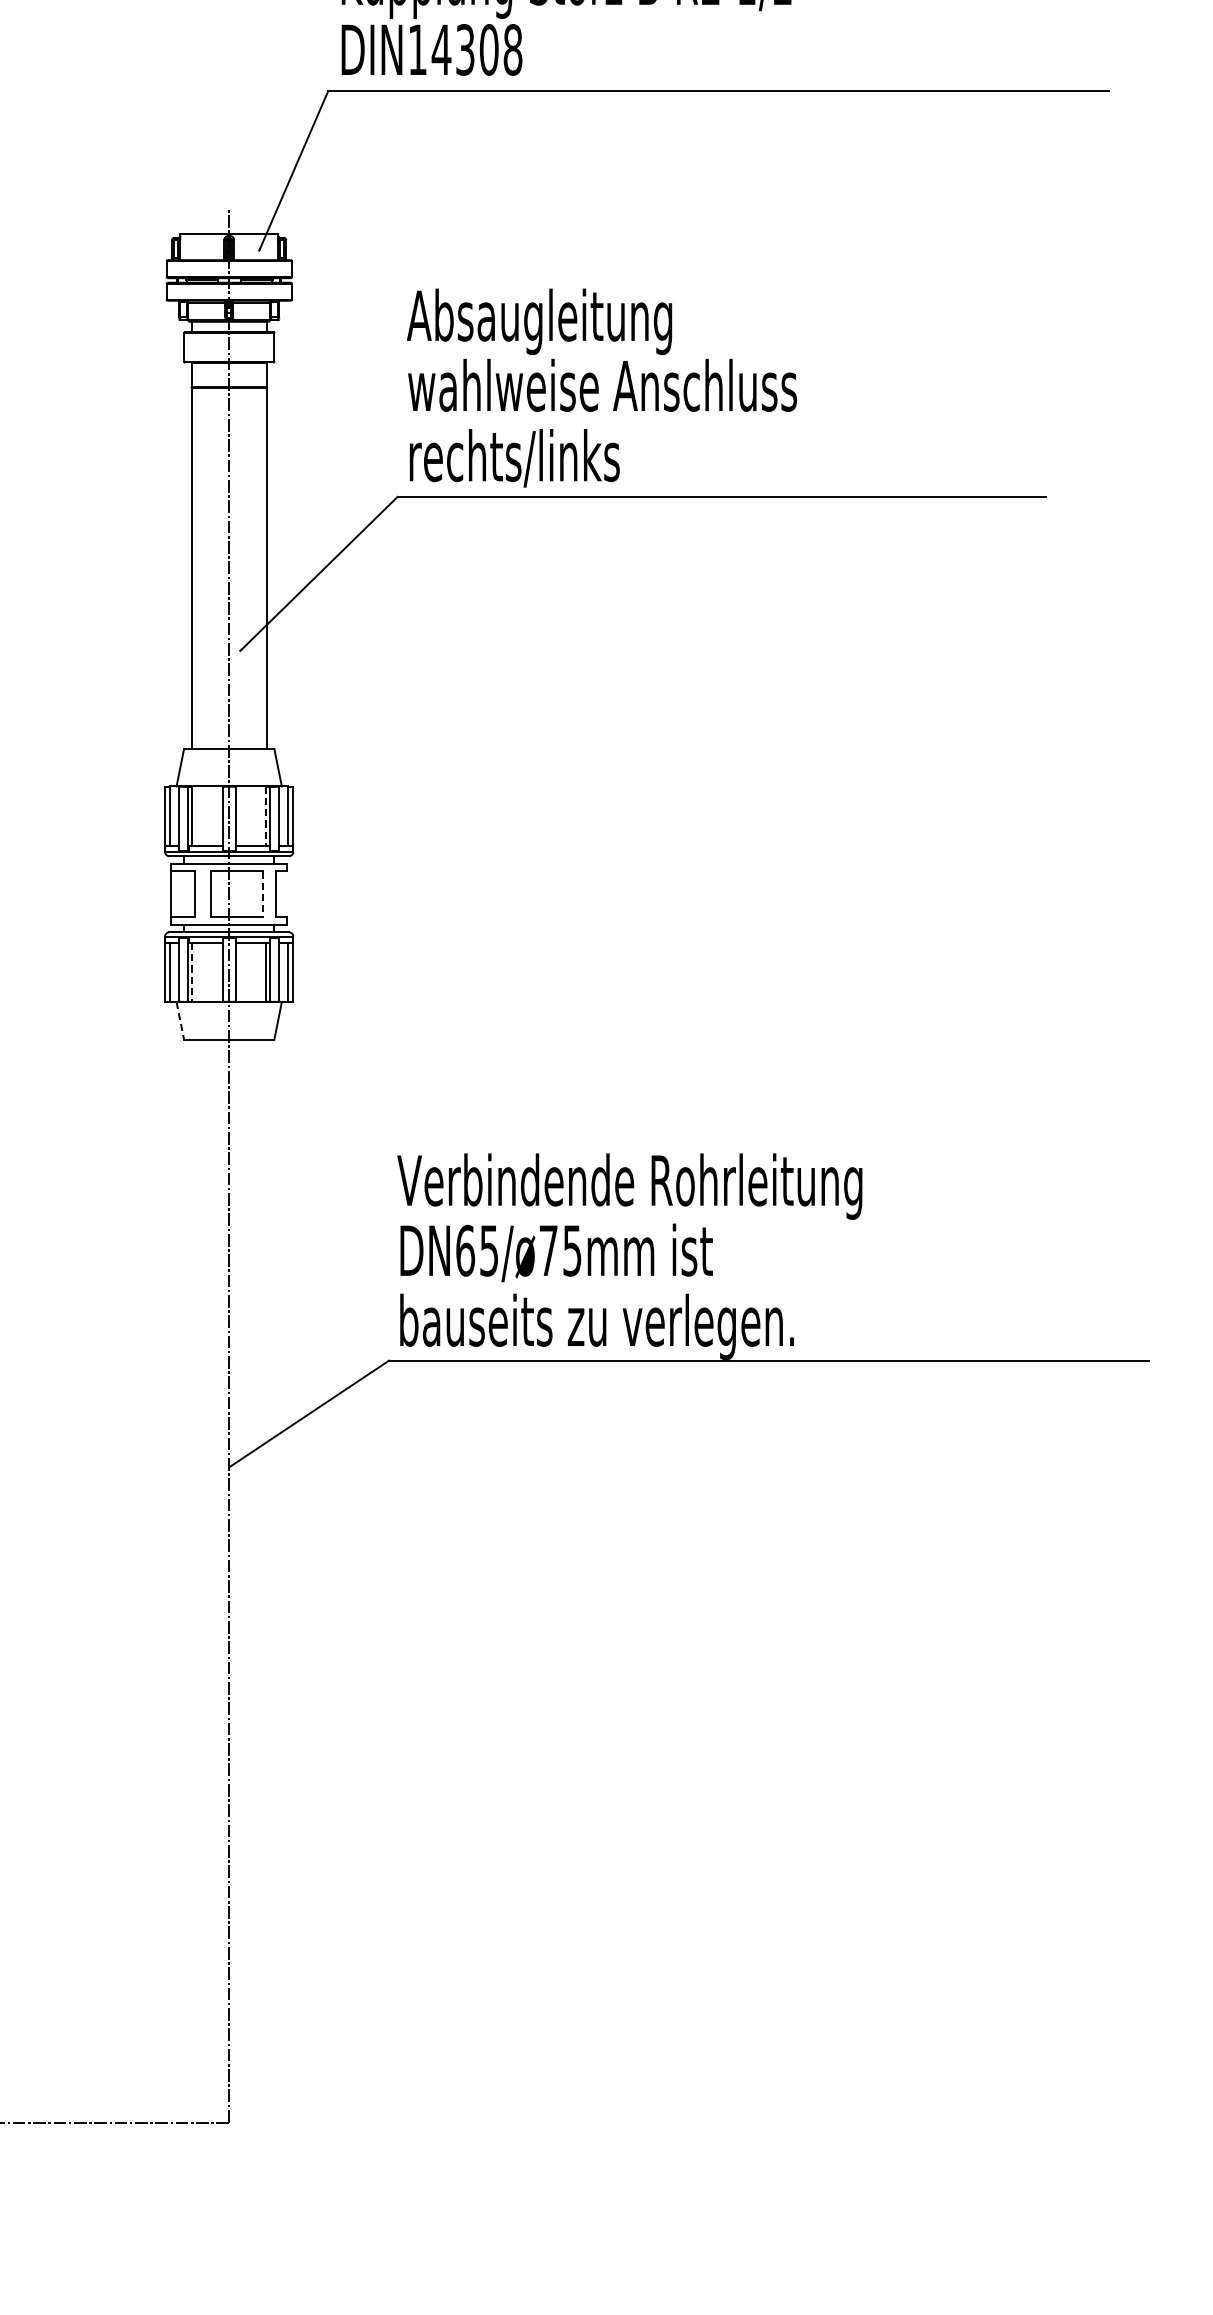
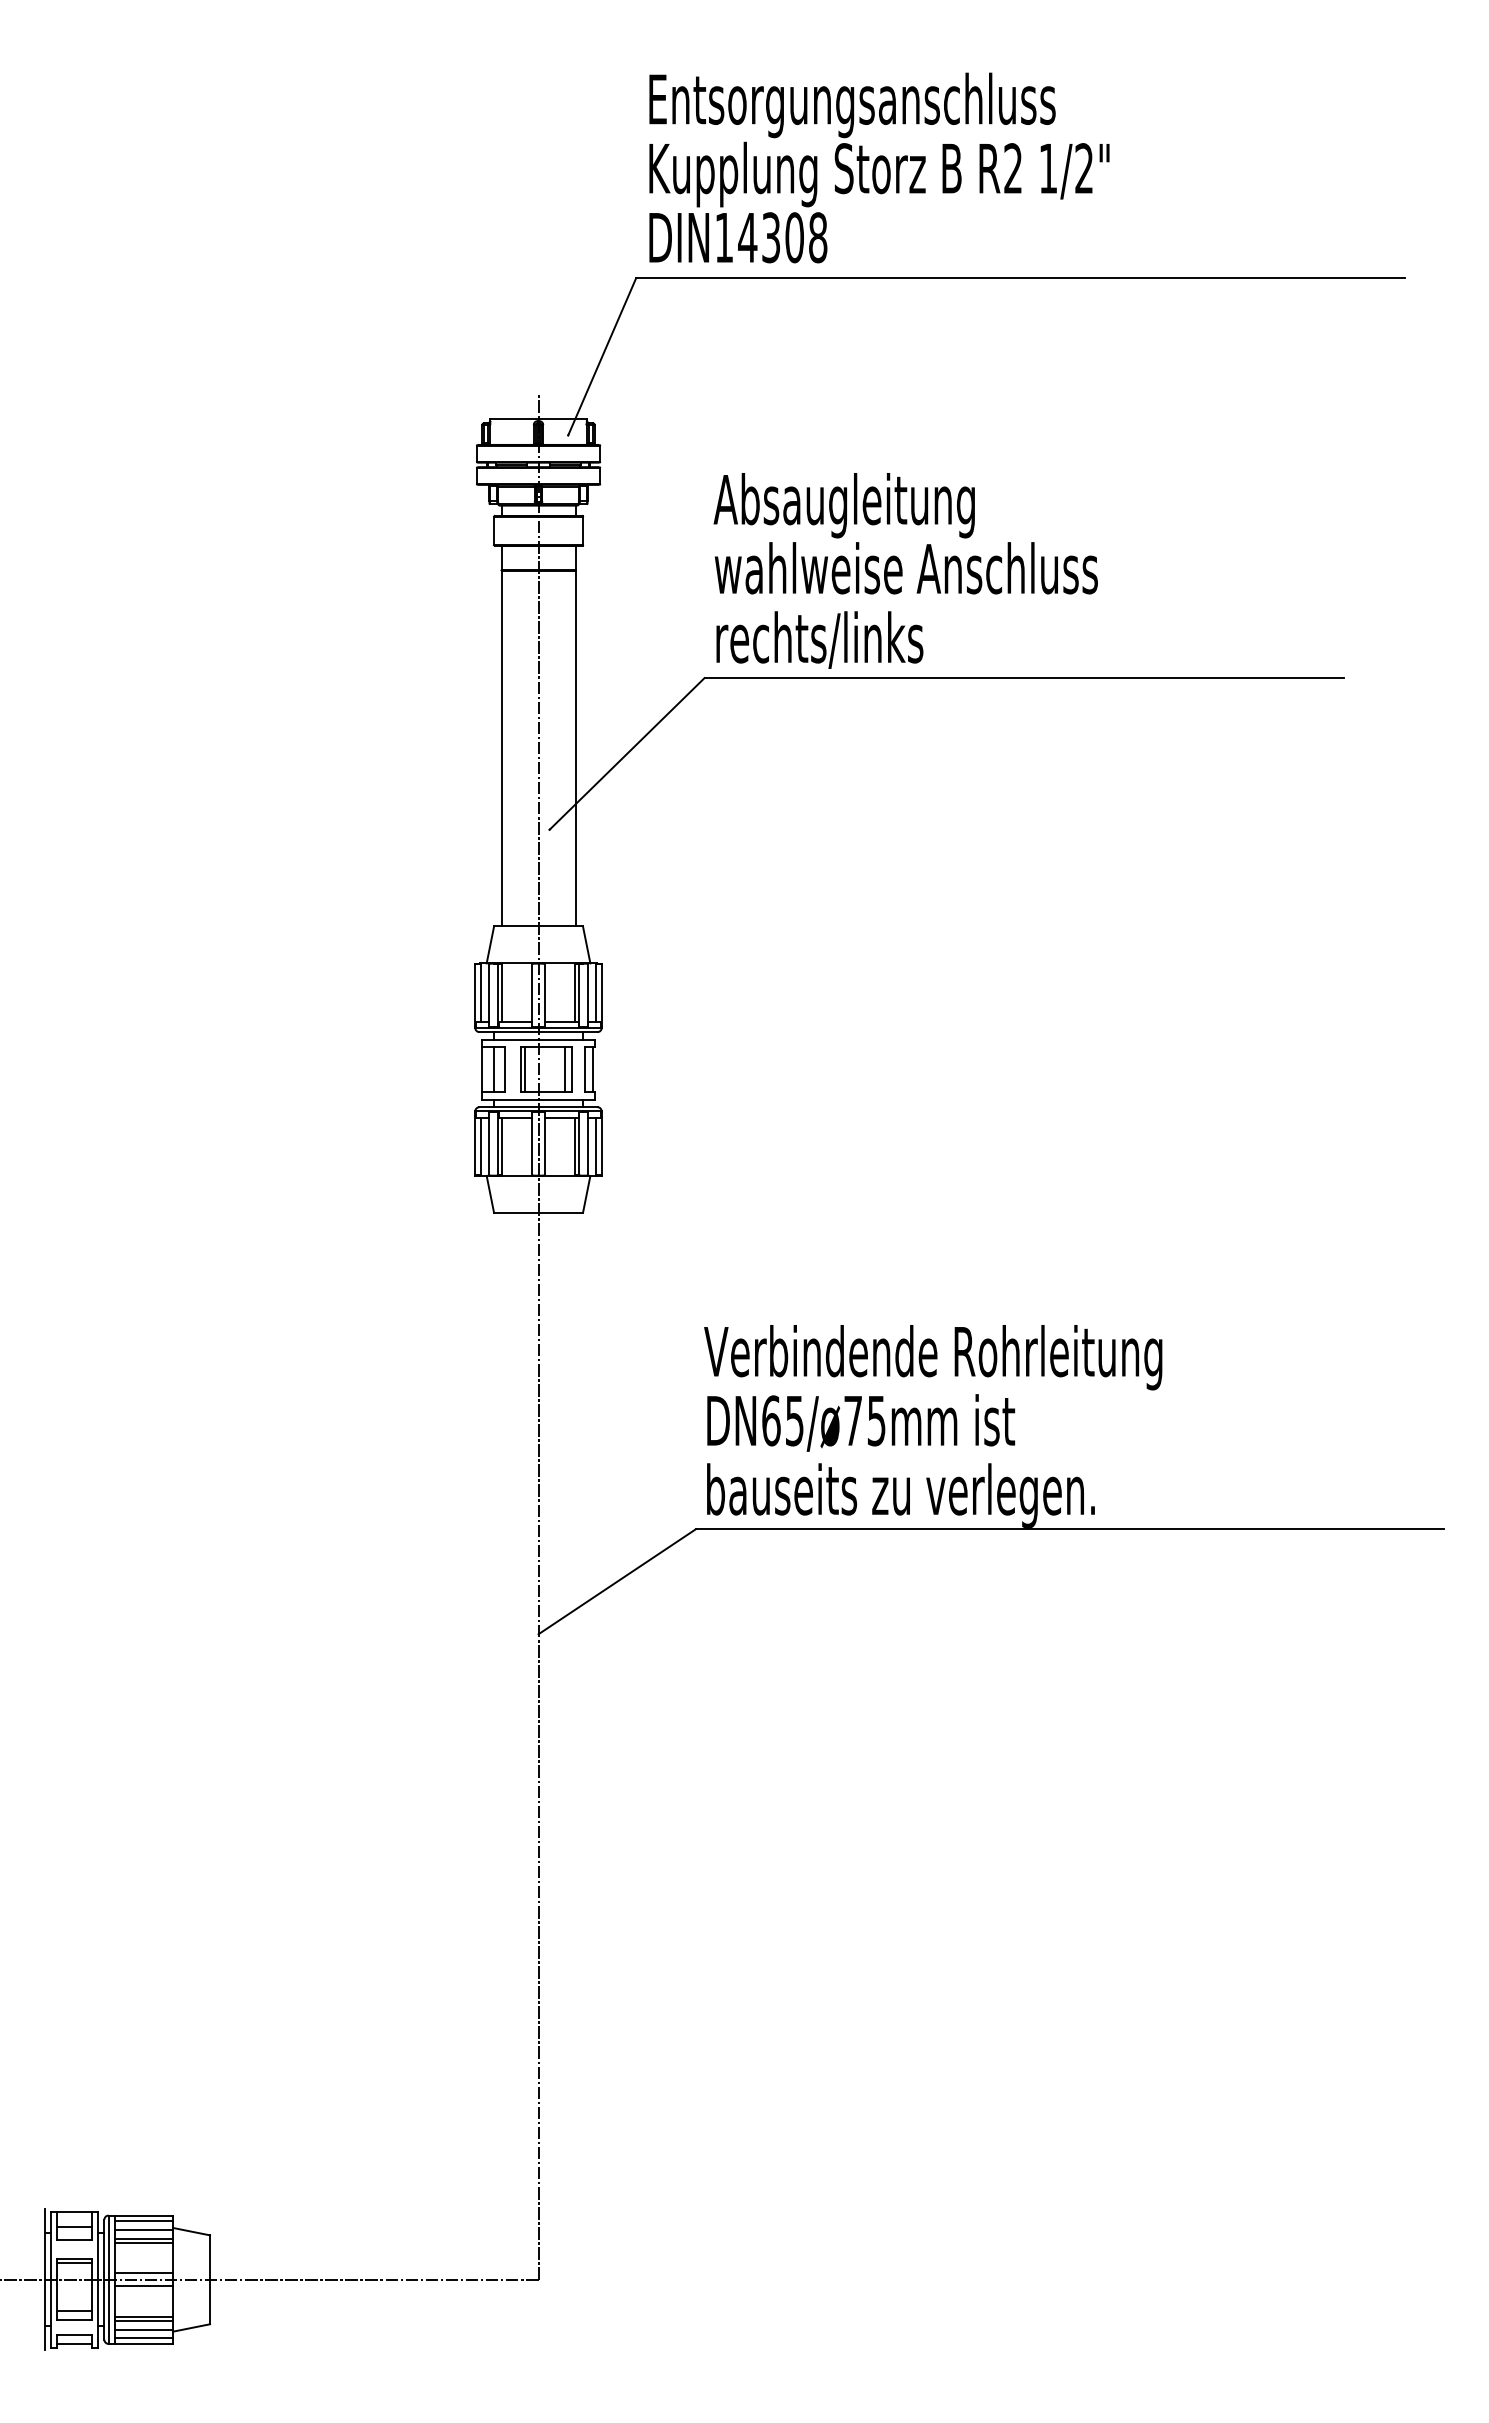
line: (265, 815) -> (574, 992), dashed -> solid
line: (184, 894) -> (494, 1069), added
line: (214, 894) -> (524, 1069), added
line: (255, 894) -> (564, 1069), added
line: (262, 894) -> (571, 1069), dashed -> solid
line: (283, 894) -> (592, 1069), added
line: (192, 972) -> (502, 1146), dashed -> solid
line: (180, 1020) -> (490, 1194), dashed -> solid

